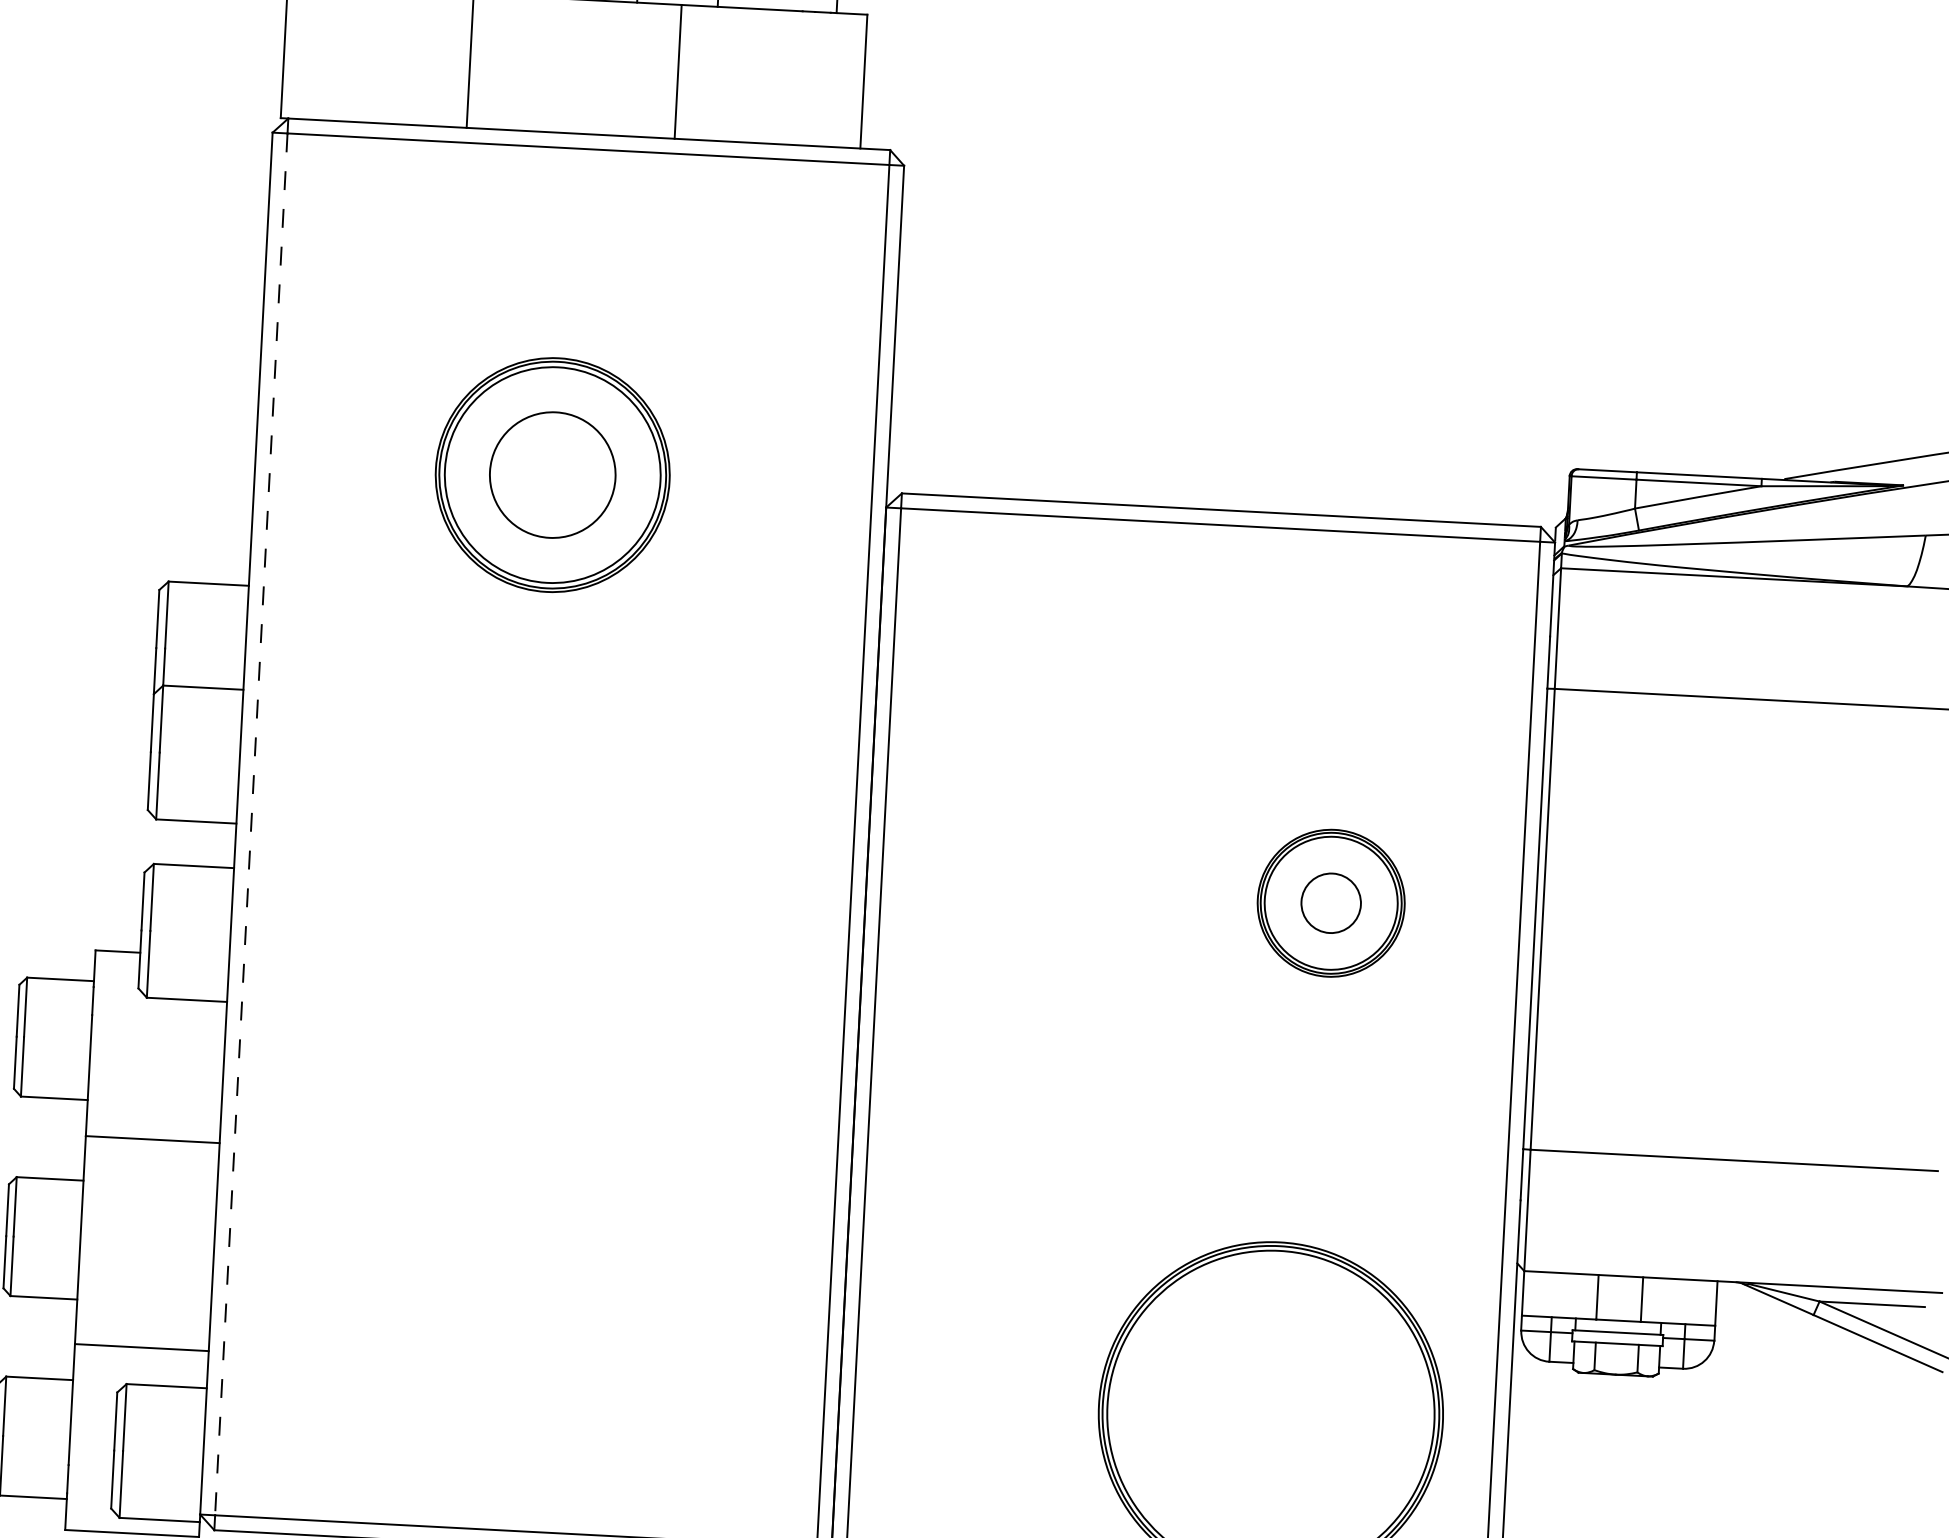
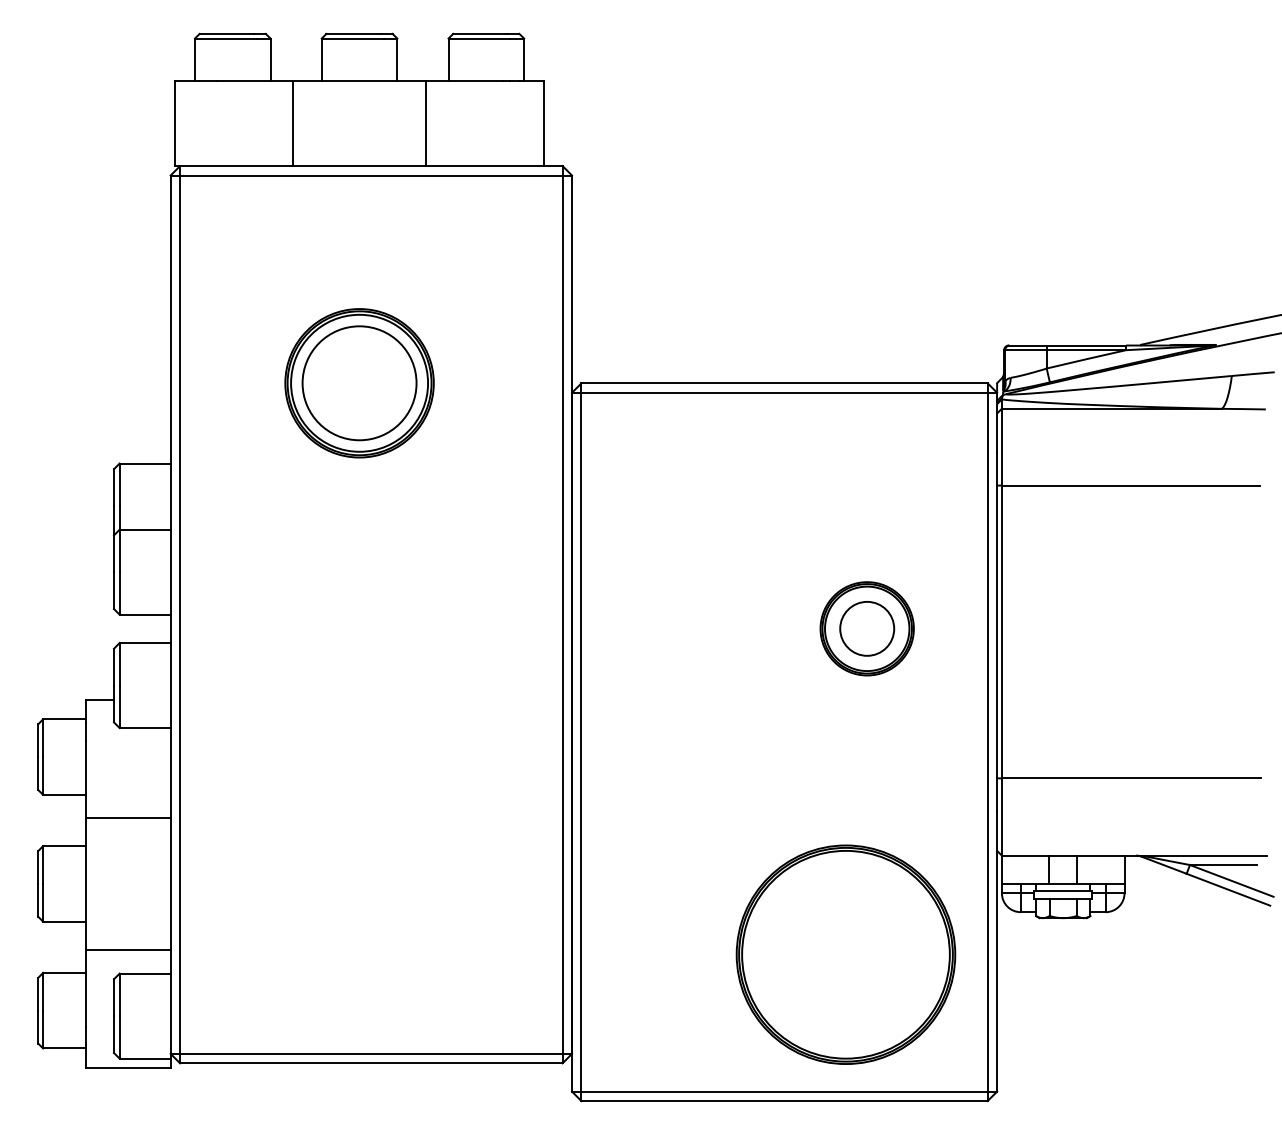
circle: (552, 475) -> (359, 383), size x1.43
line: (251, 825) -> (180, 615), dashed -> solid
circle: (1331, 902) -> (867, 628), size x1.43

